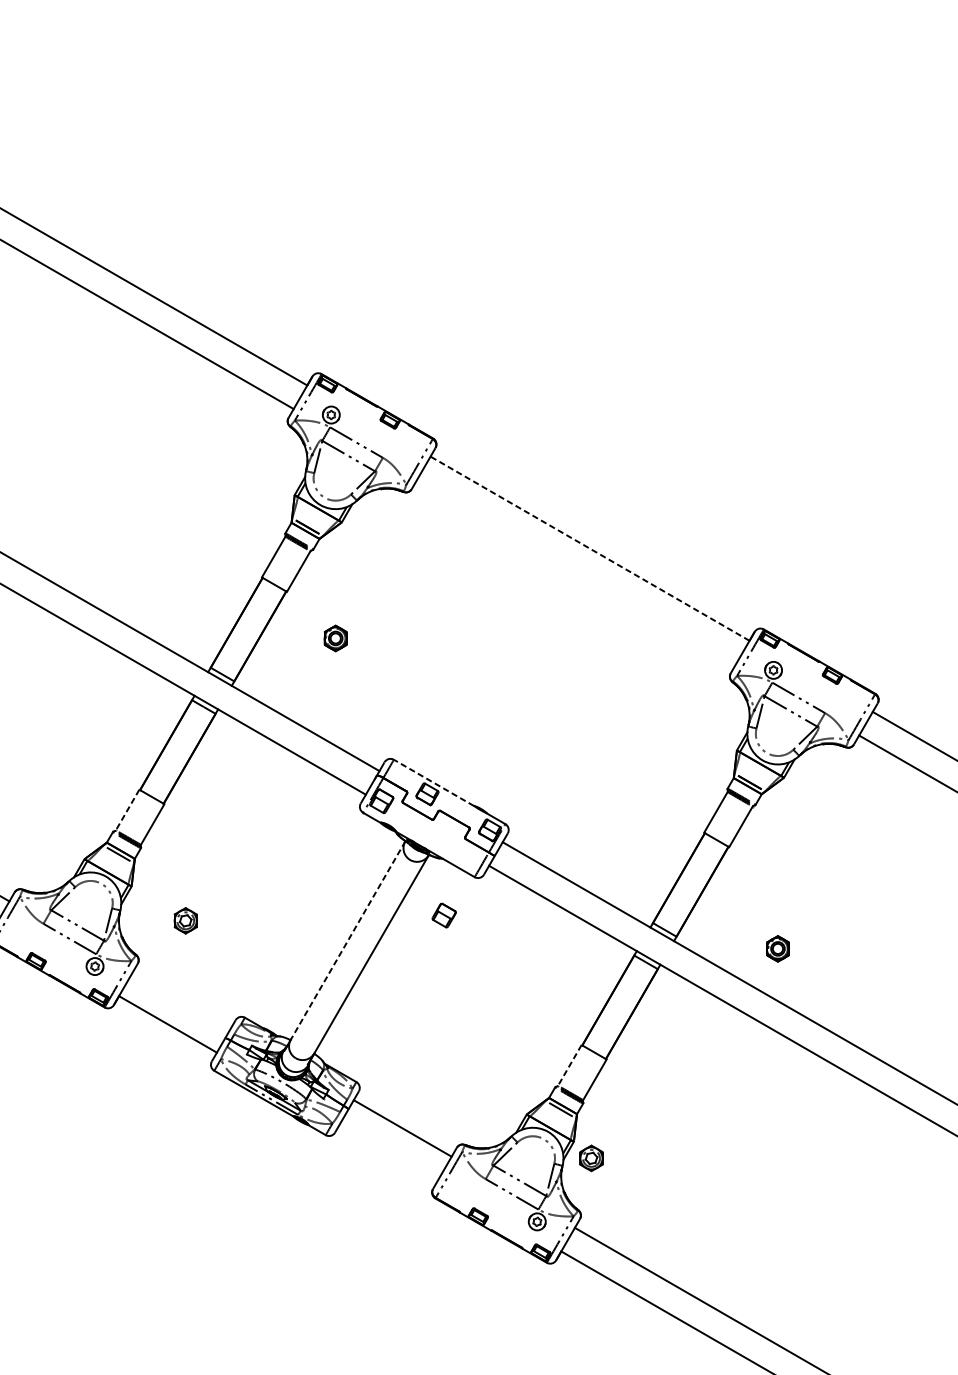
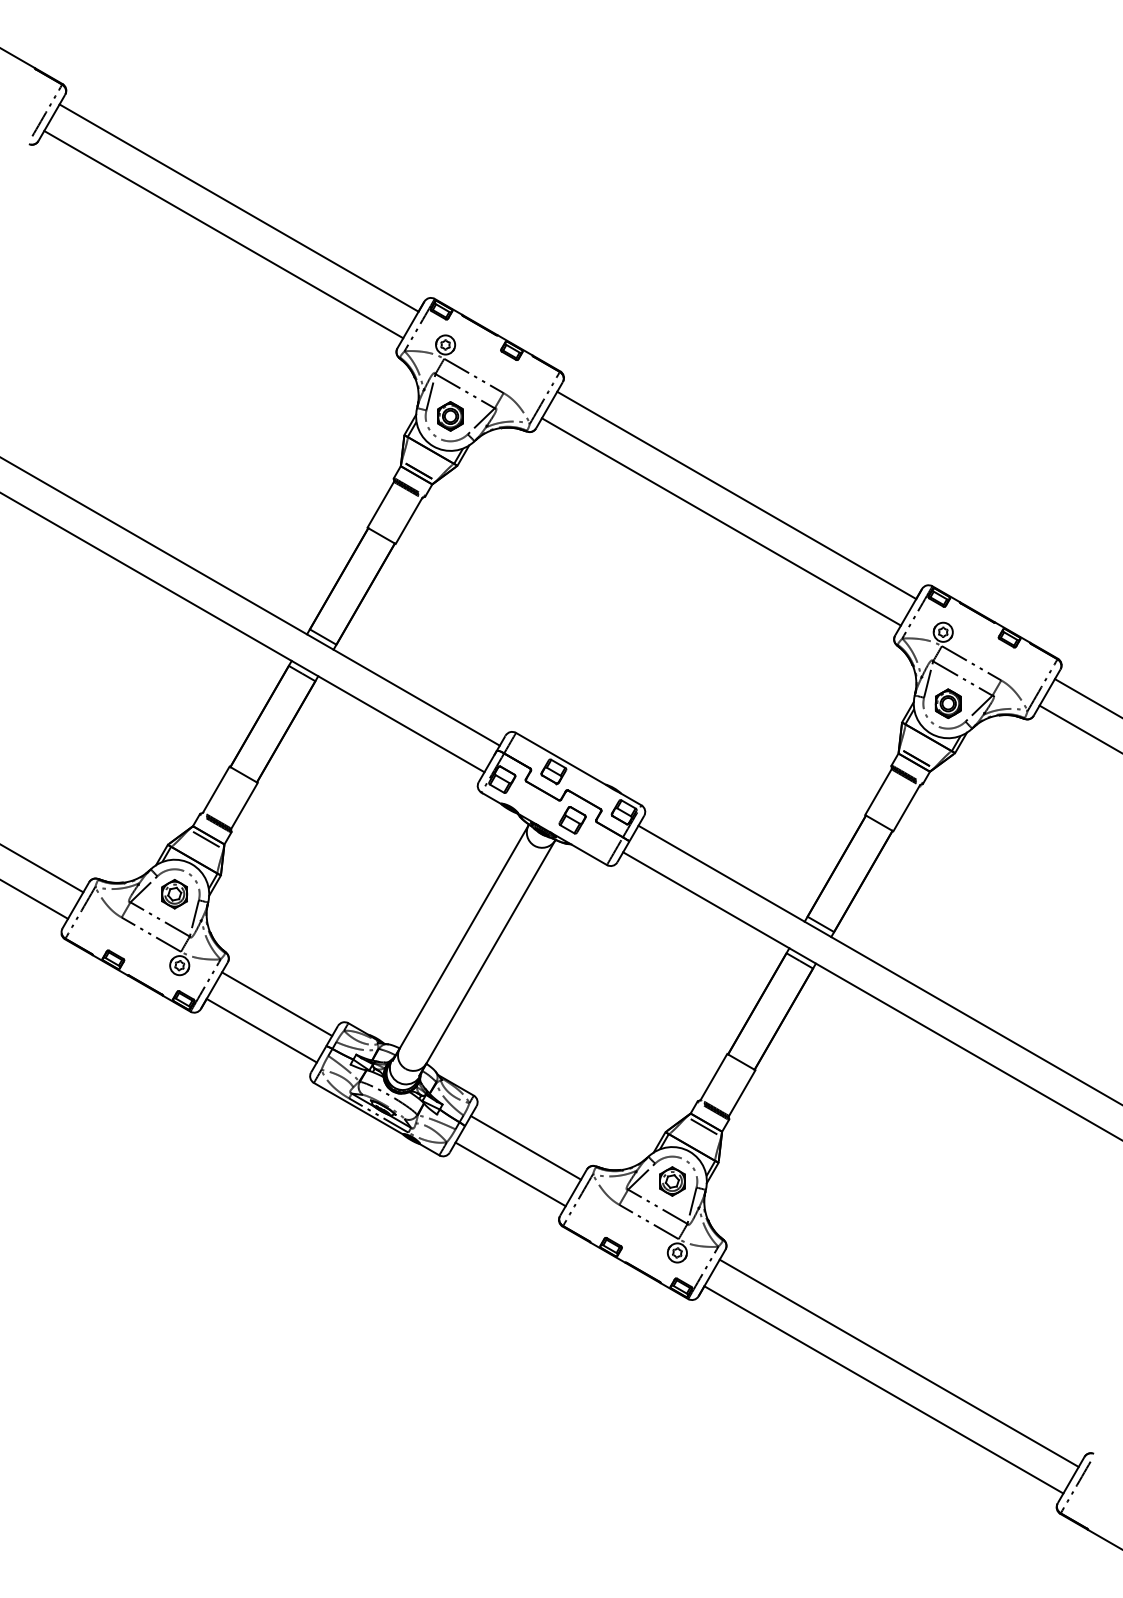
line: (589, 548) -> (736, 495), dashed -> solid
line: (575, 571) -> (720, 521), added
part: (335, 638) -> (450, 416), moved
line: (433, 782) -> (560, 758), dashed -> solid
line: (127, 810) -> (216, 789), dashed -> solid
part: (444, 915) -> (572, 820), moved
part: (185, 921) -> (174, 894), moved
line: (344, 945) -> (460, 942), dashed -> solid
part: (777, 948) -> (947, 703), moved
line: (181, 1000) -> (277, 1003), added
line: (569, 1065) -> (713, 1077), dashed -> solid
line: (388, 1152) -> (510, 1174), added
part: (591, 1158) -> (672, 1181), moved

